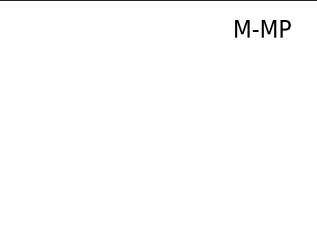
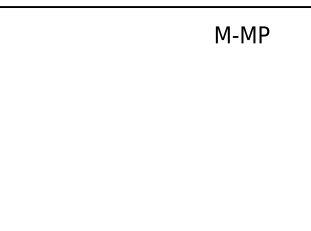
text: (262, 28) -> (242, 34), moved

